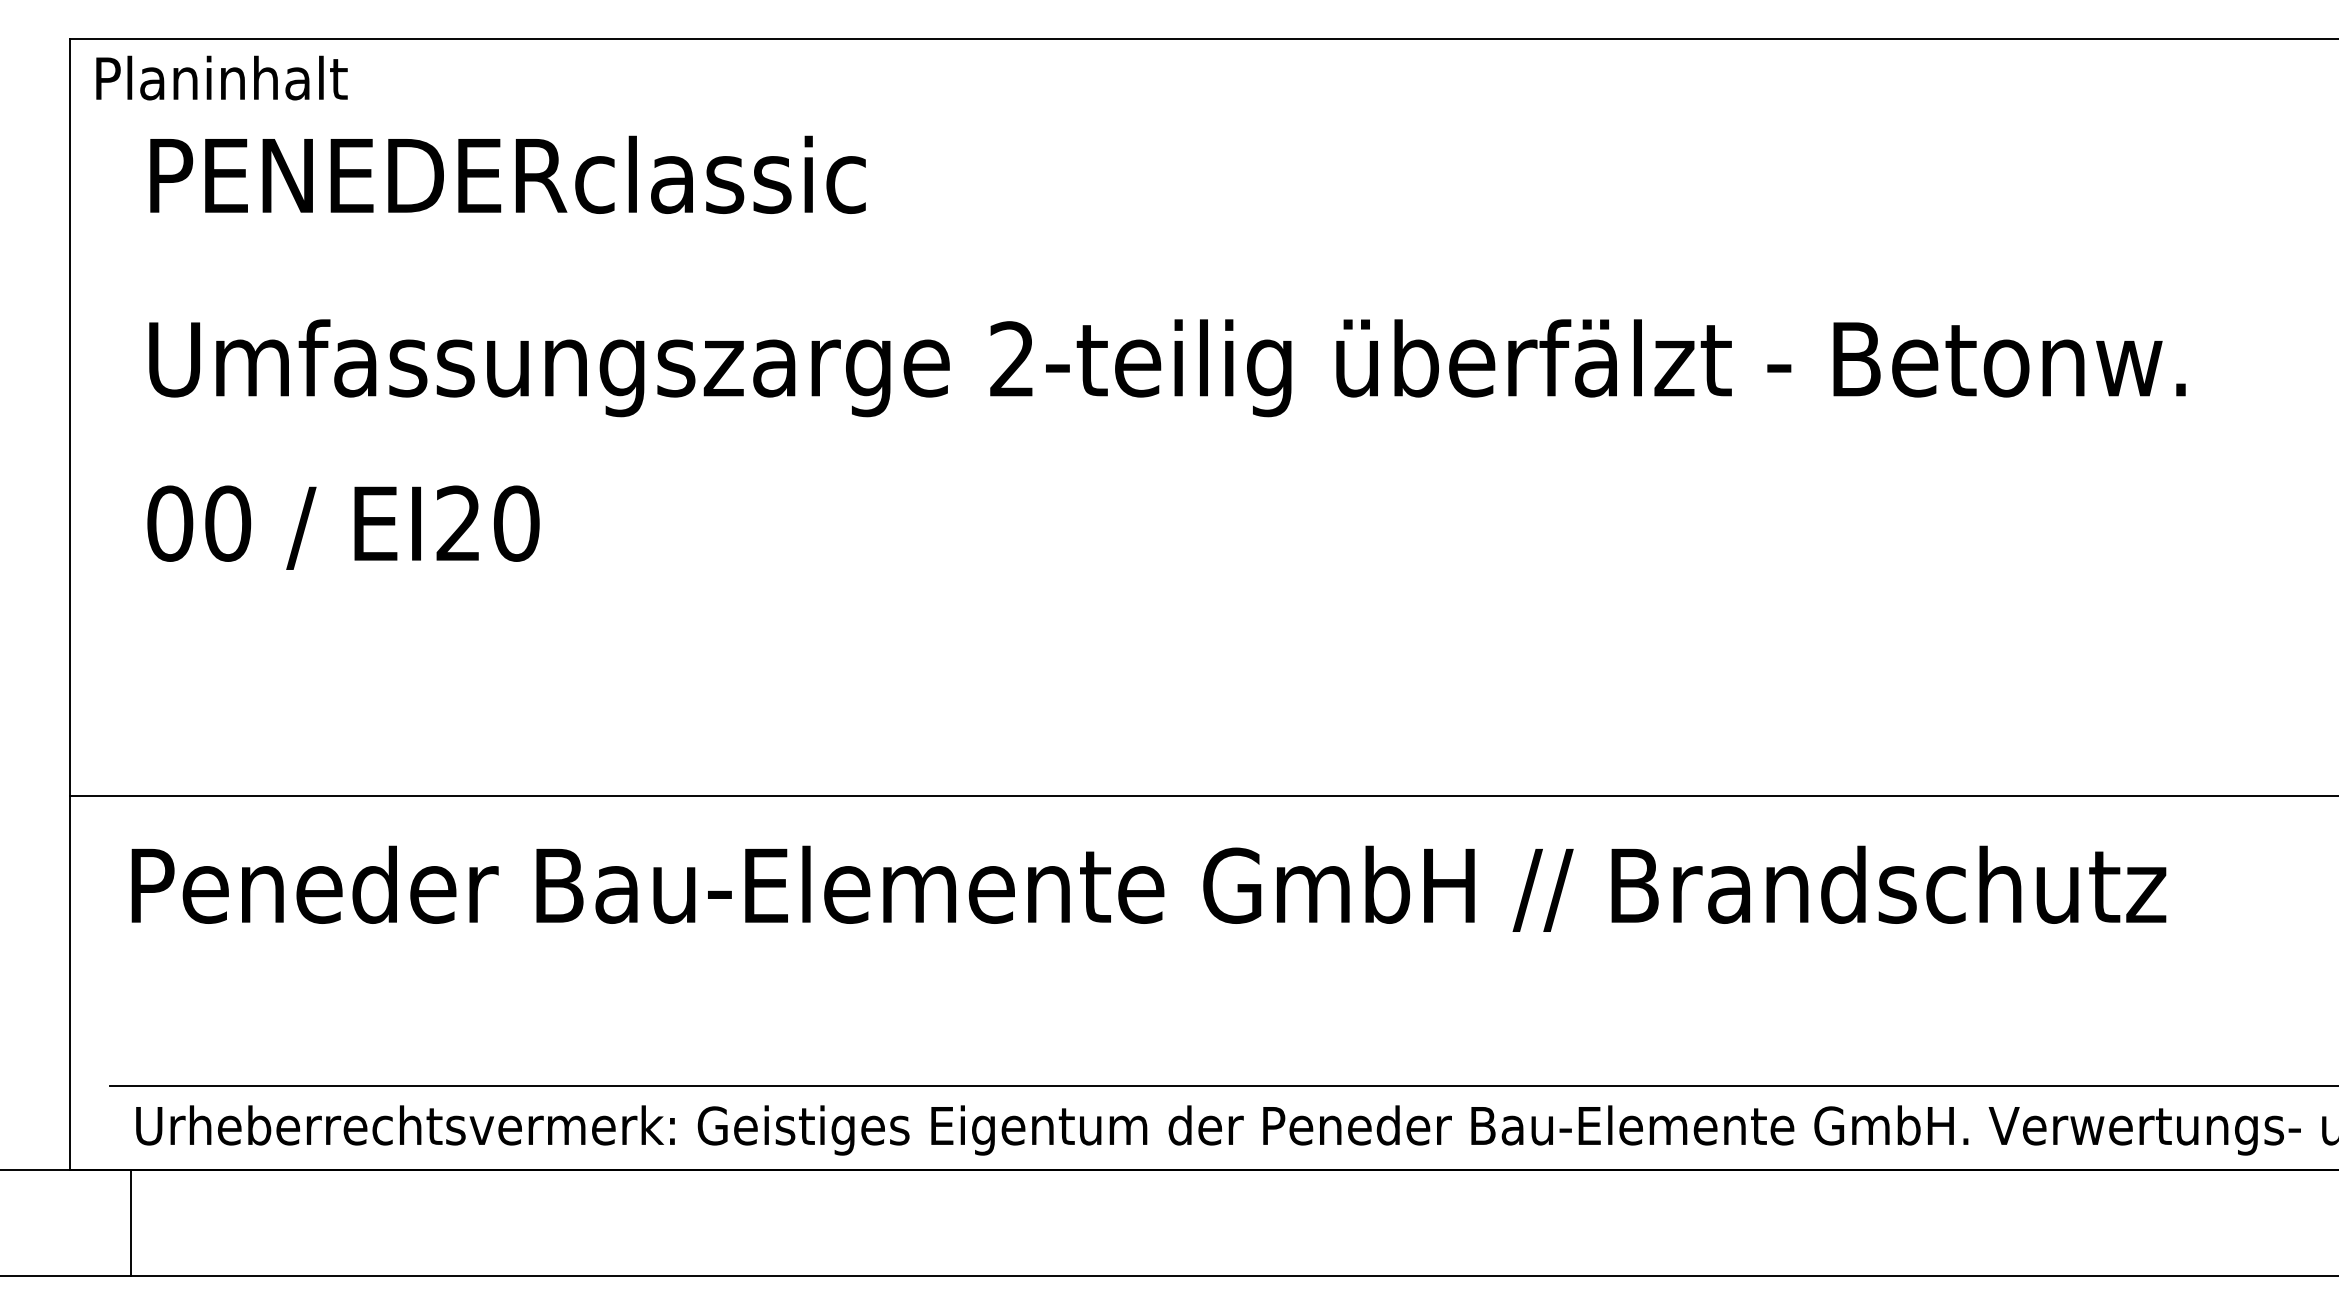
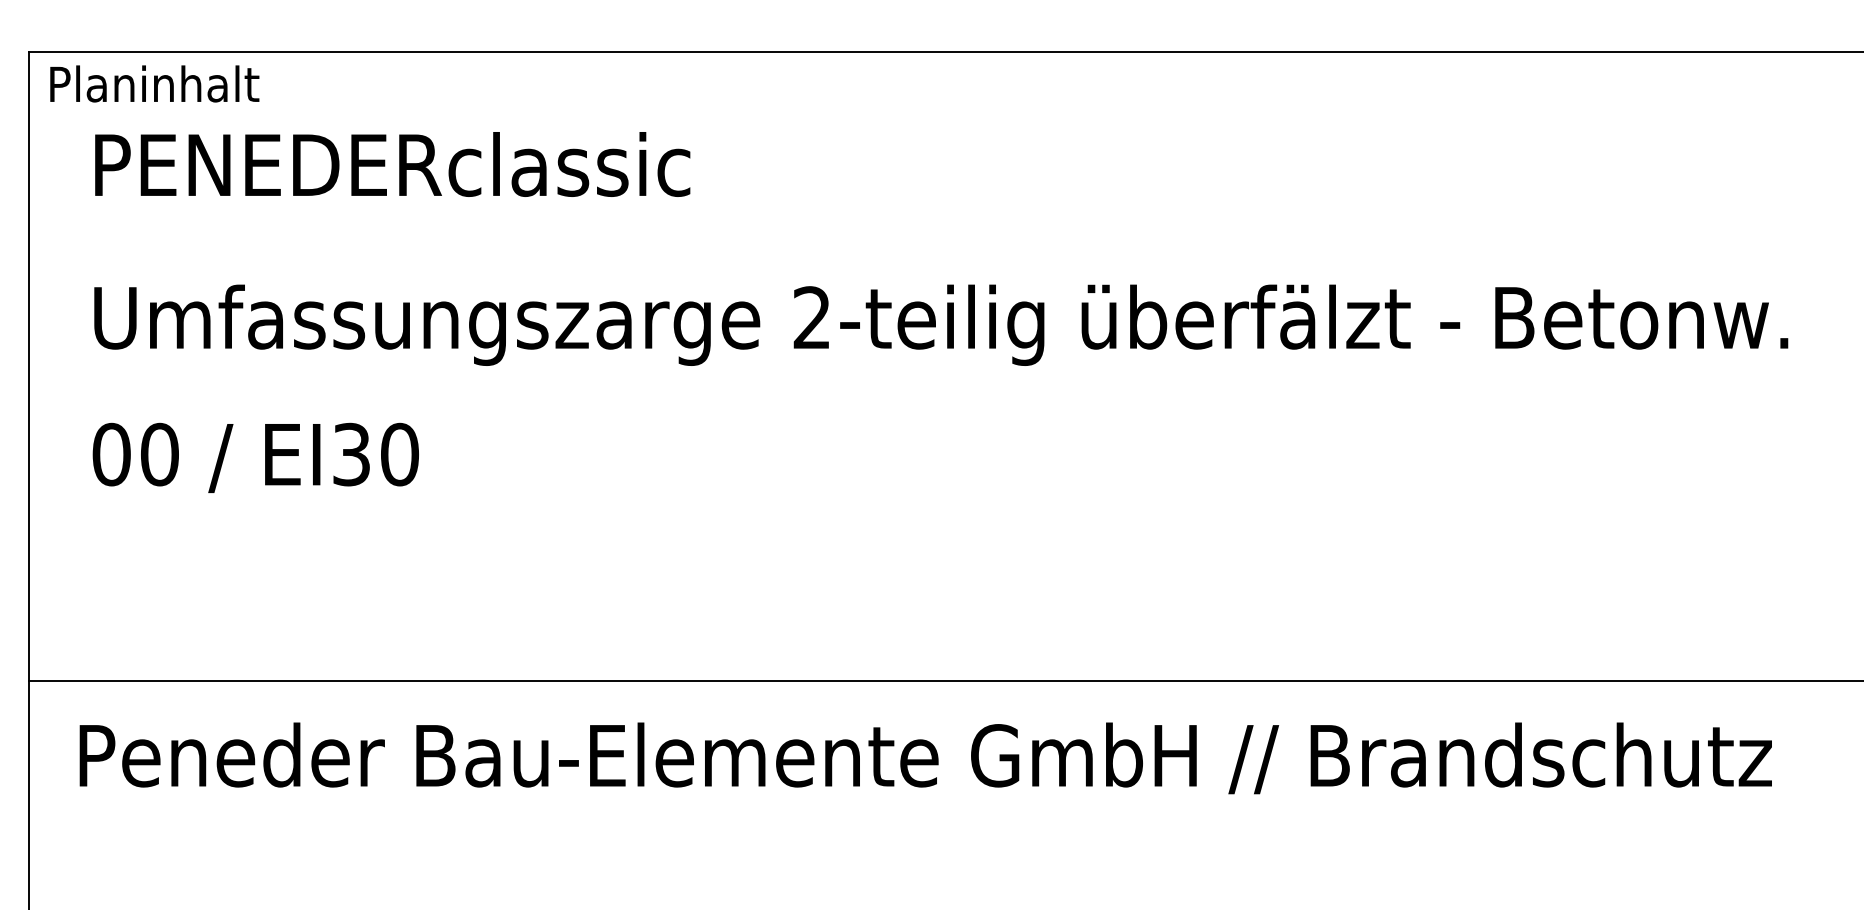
text: (458, 523) -> (351, 454), EI20 -> EI30

